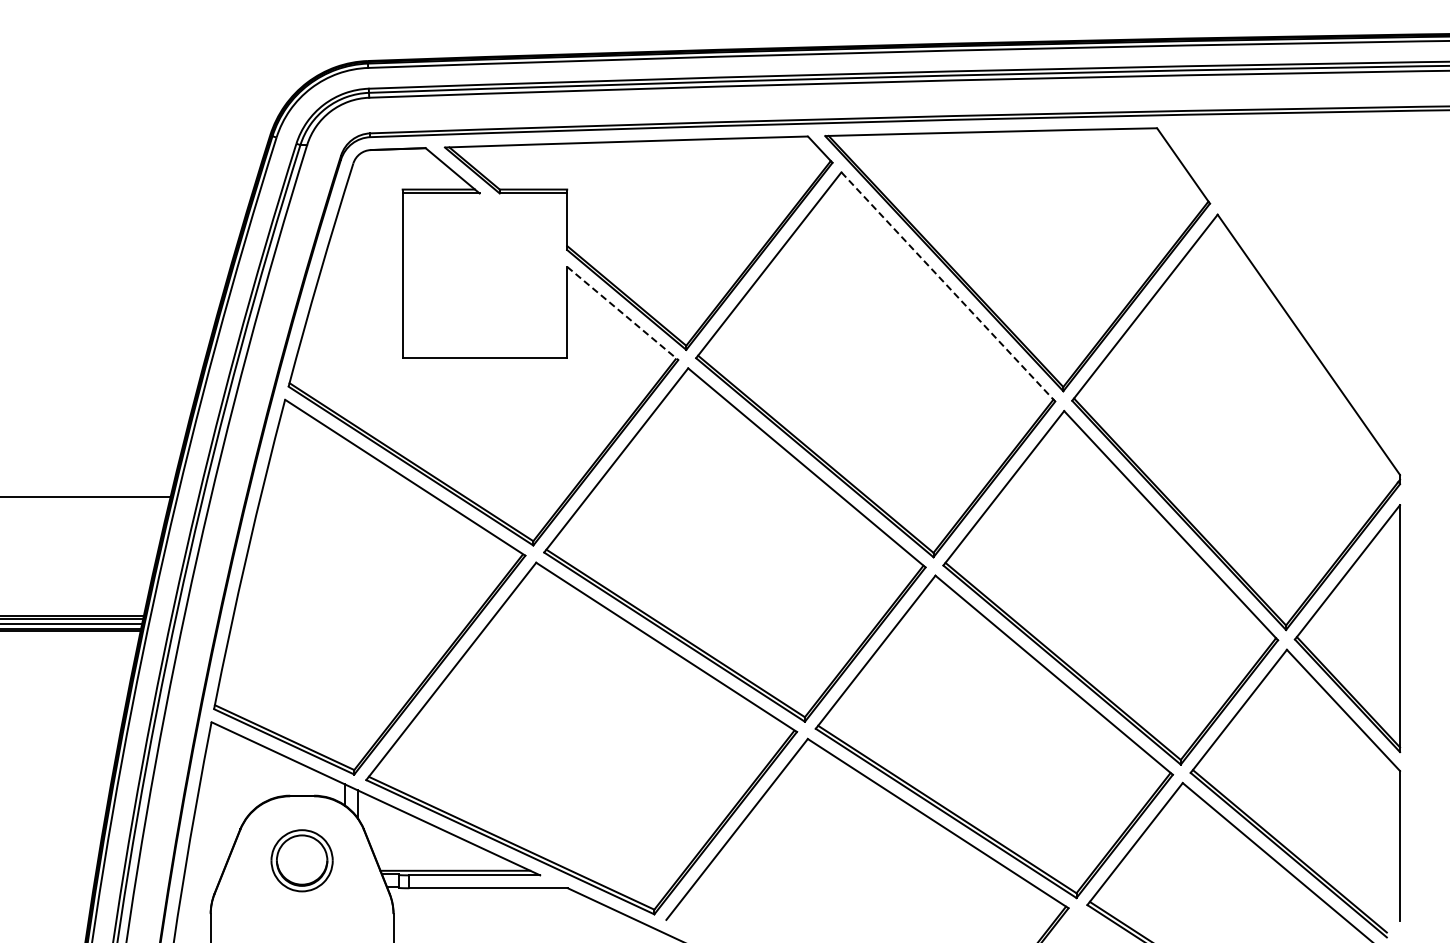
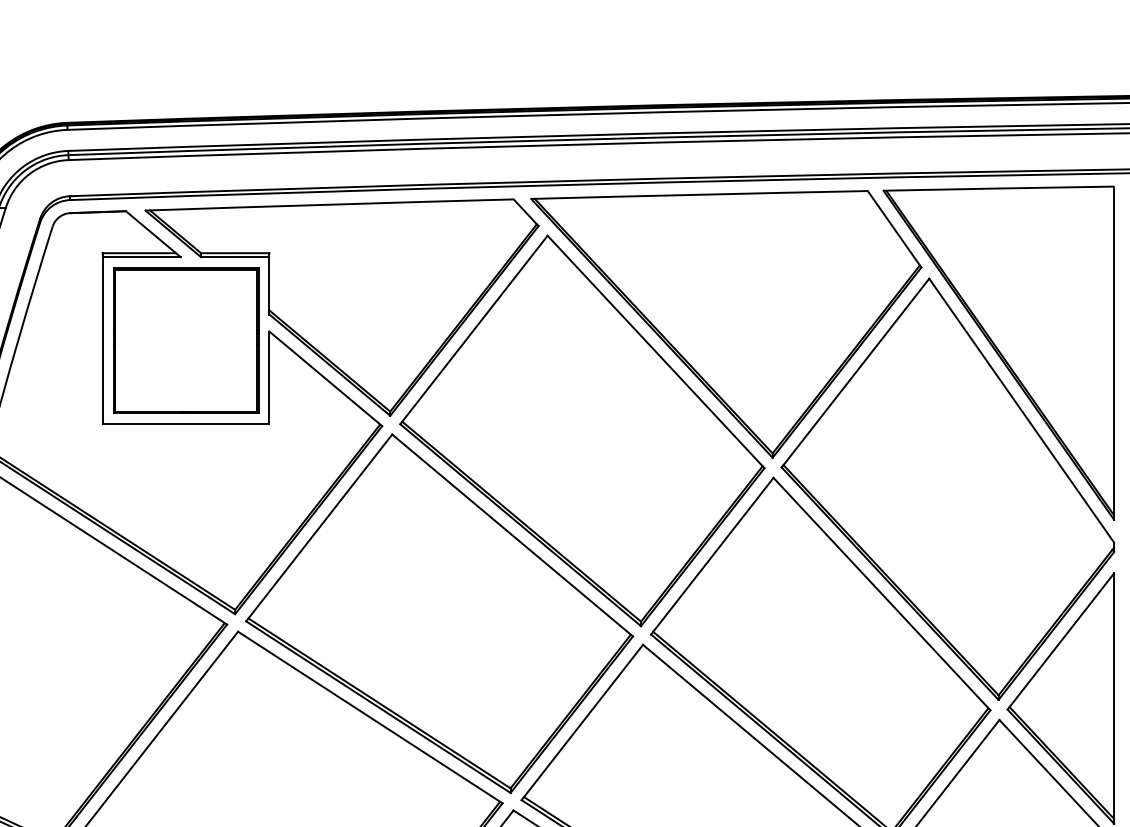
part: (484, 275) -> (185, 340), added
line: (948, 286) -> (656, 351), dashed -> solid
part: (1286, 288) -> (999, 353), added
line: (622, 313) -> (325, 378), dashed -> solid

